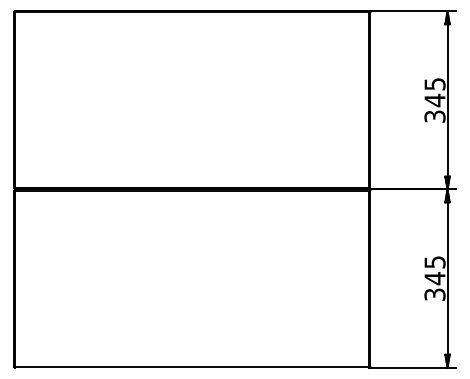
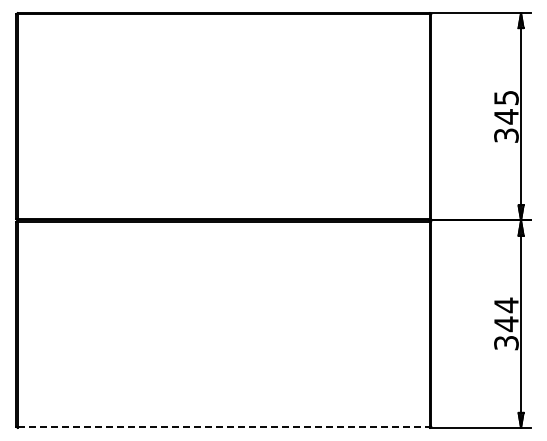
text: (435, 262) -> (506, 305), 345 -> 344
line: (192, 366) -> (224, 426), solid -> dashed

